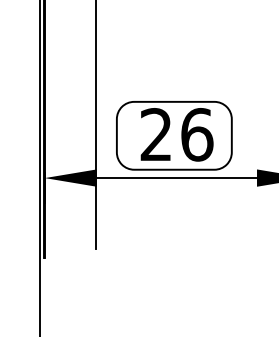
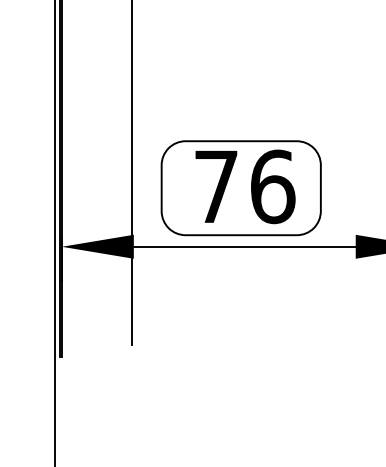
text: (155, 133) -> (215, 185), 26 -> 76

